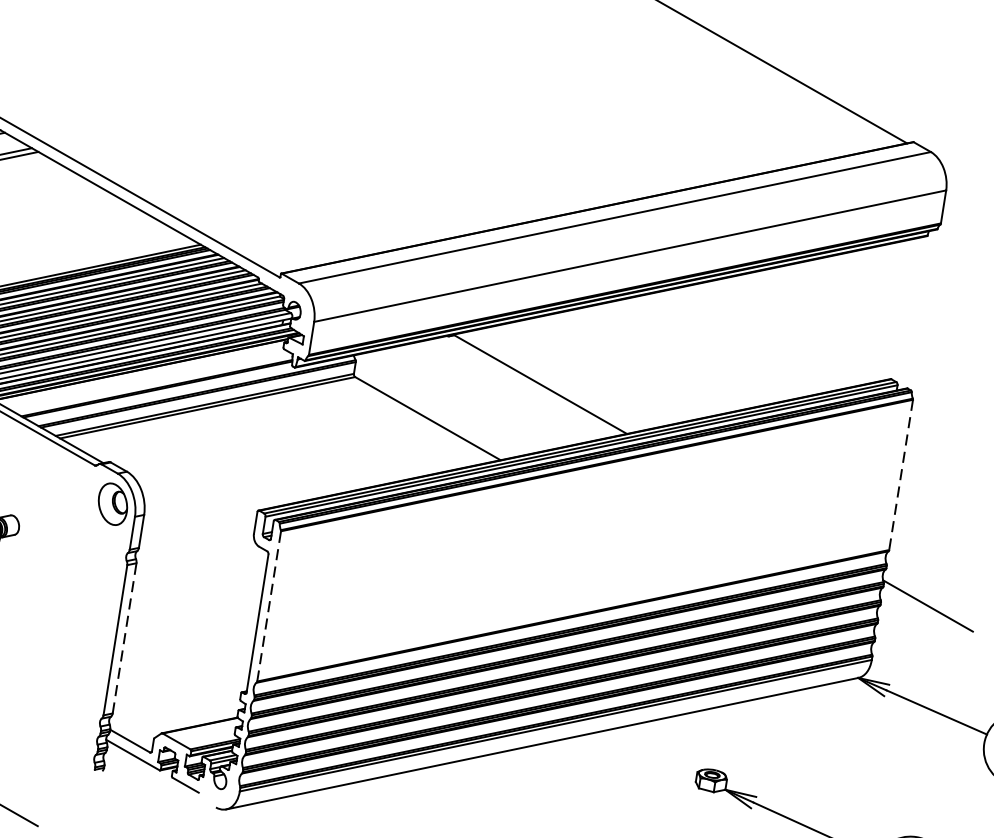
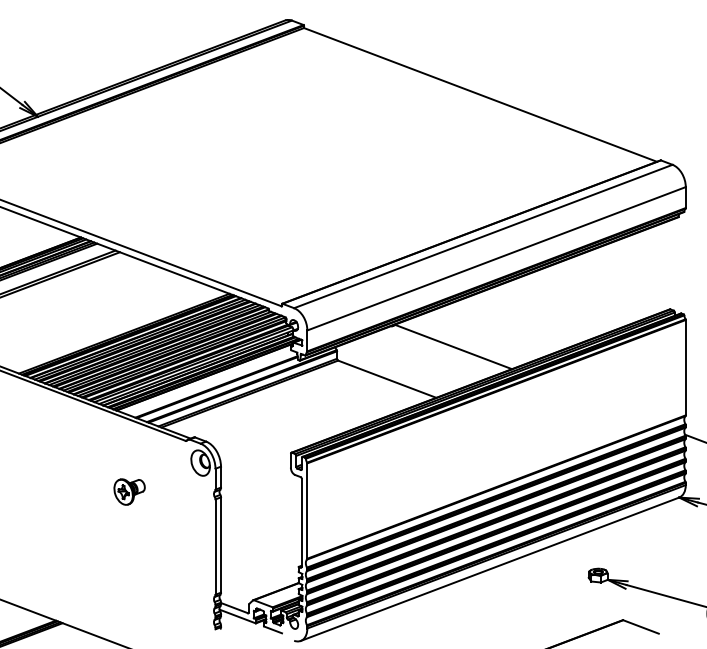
line: (900, 474) -> (685, 367), dashed -> solid
line: (269, 607) -> (307, 511), dashed -> solid
line: (125, 639) -> (221, 545), dashed -> solid

